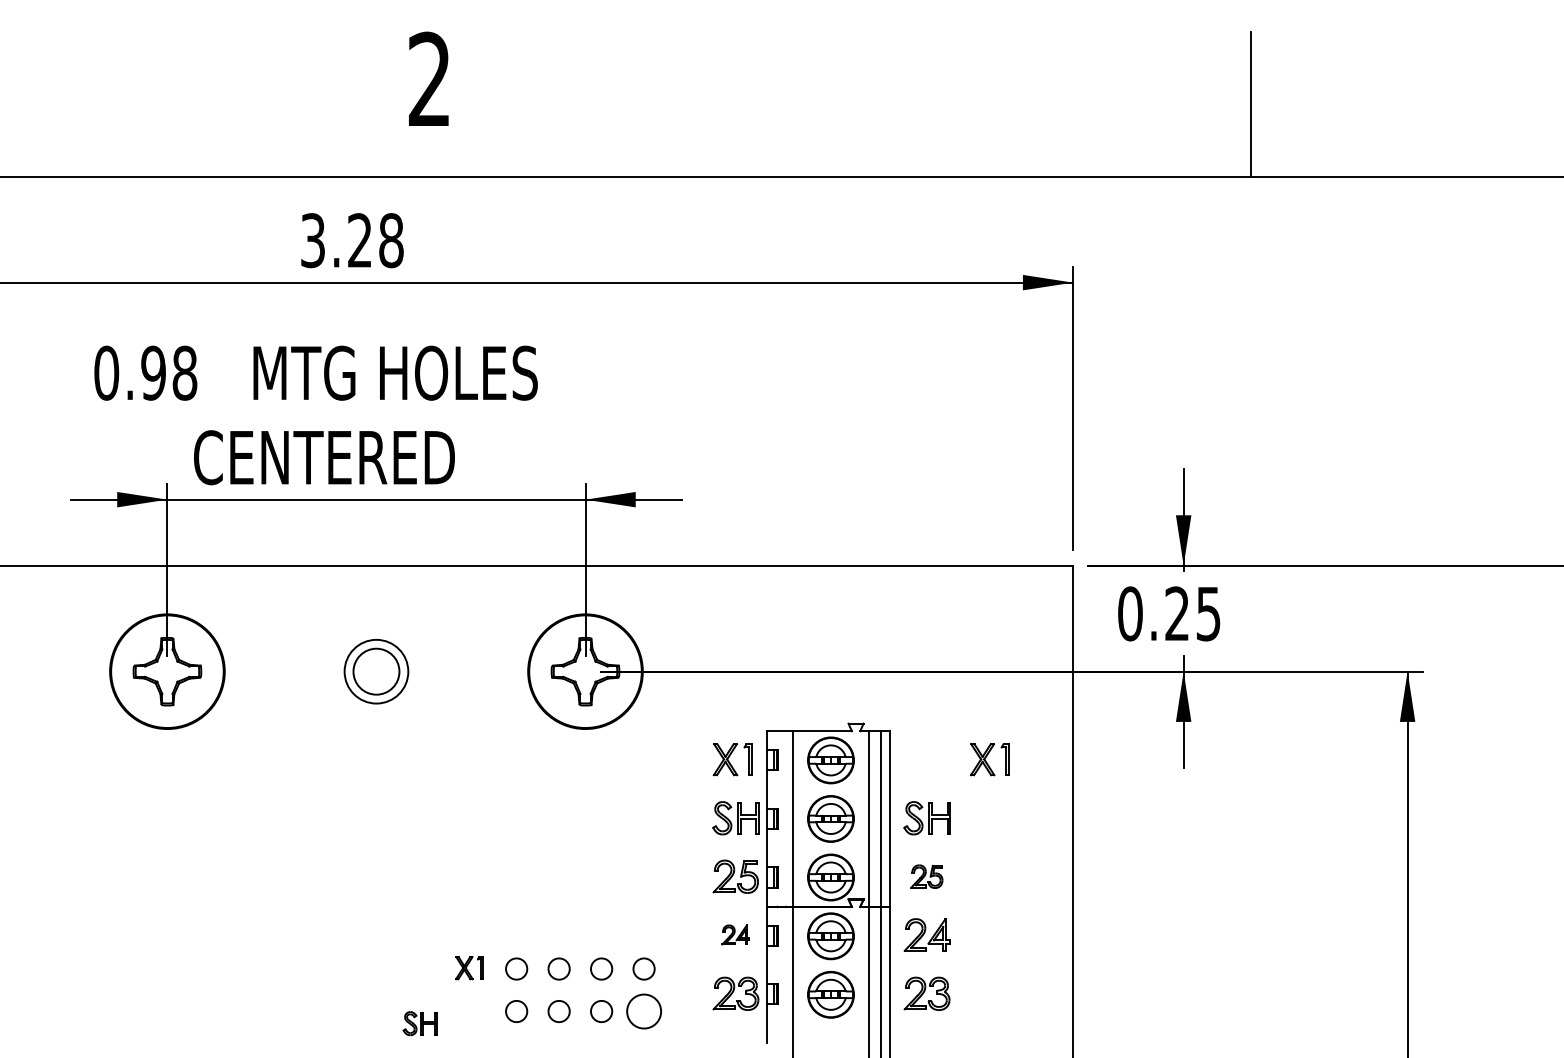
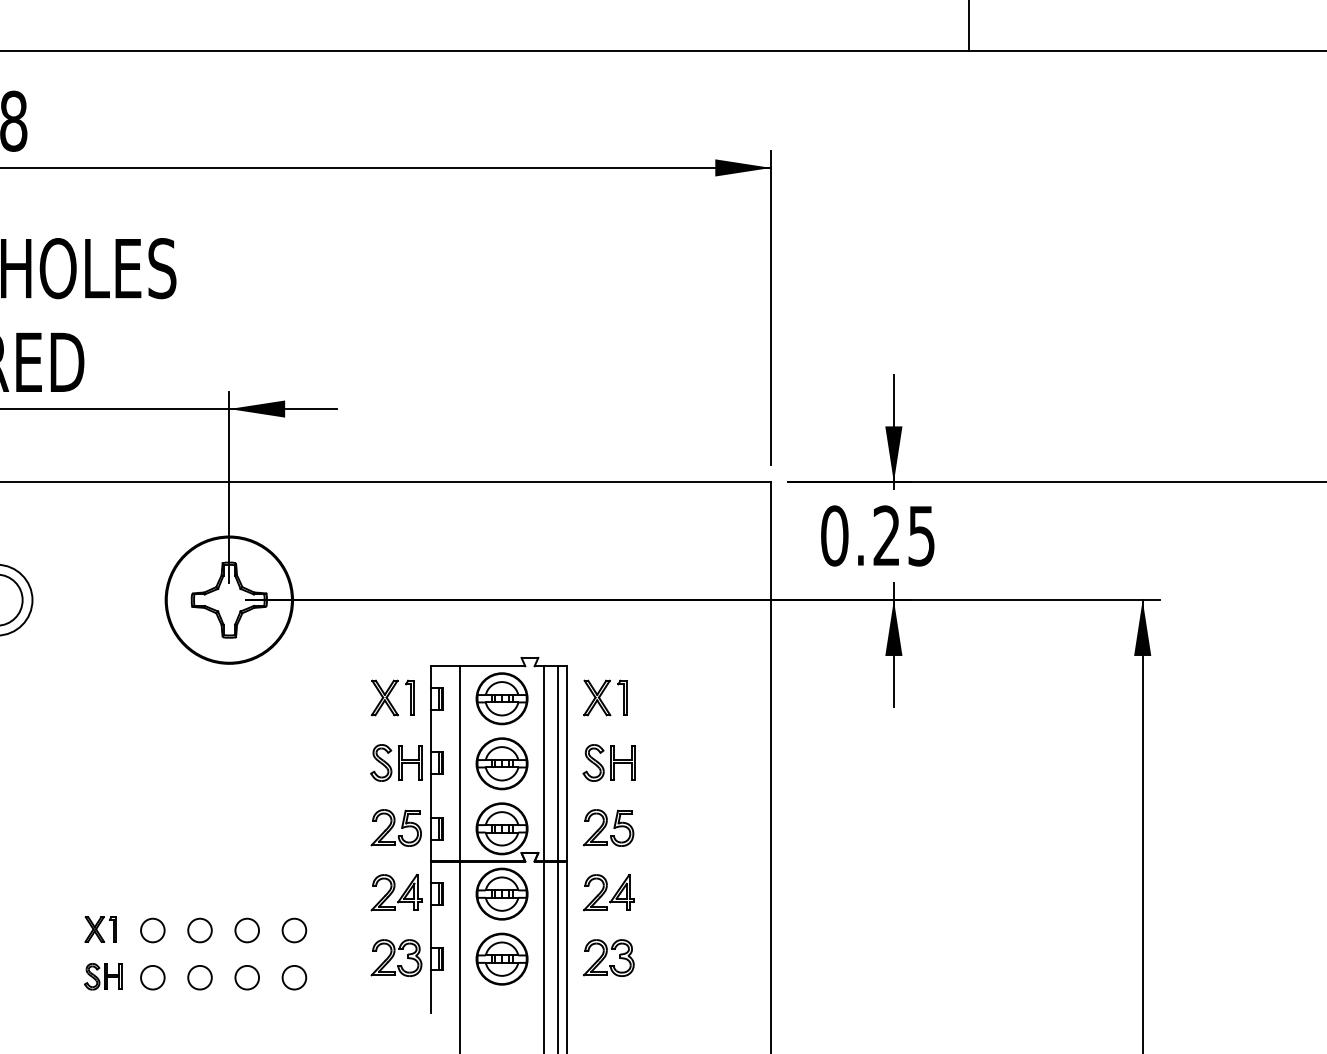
part: (989, 759) -> (604, 697), moved
part: (926, 876) -> (608, 827), size x1.43
part: (735, 934) -> (395, 892), size x1.67
circle: (643, 1011) -> (293, 977), size x0.62
part: (419, 1023) -> (102, 976), moved

